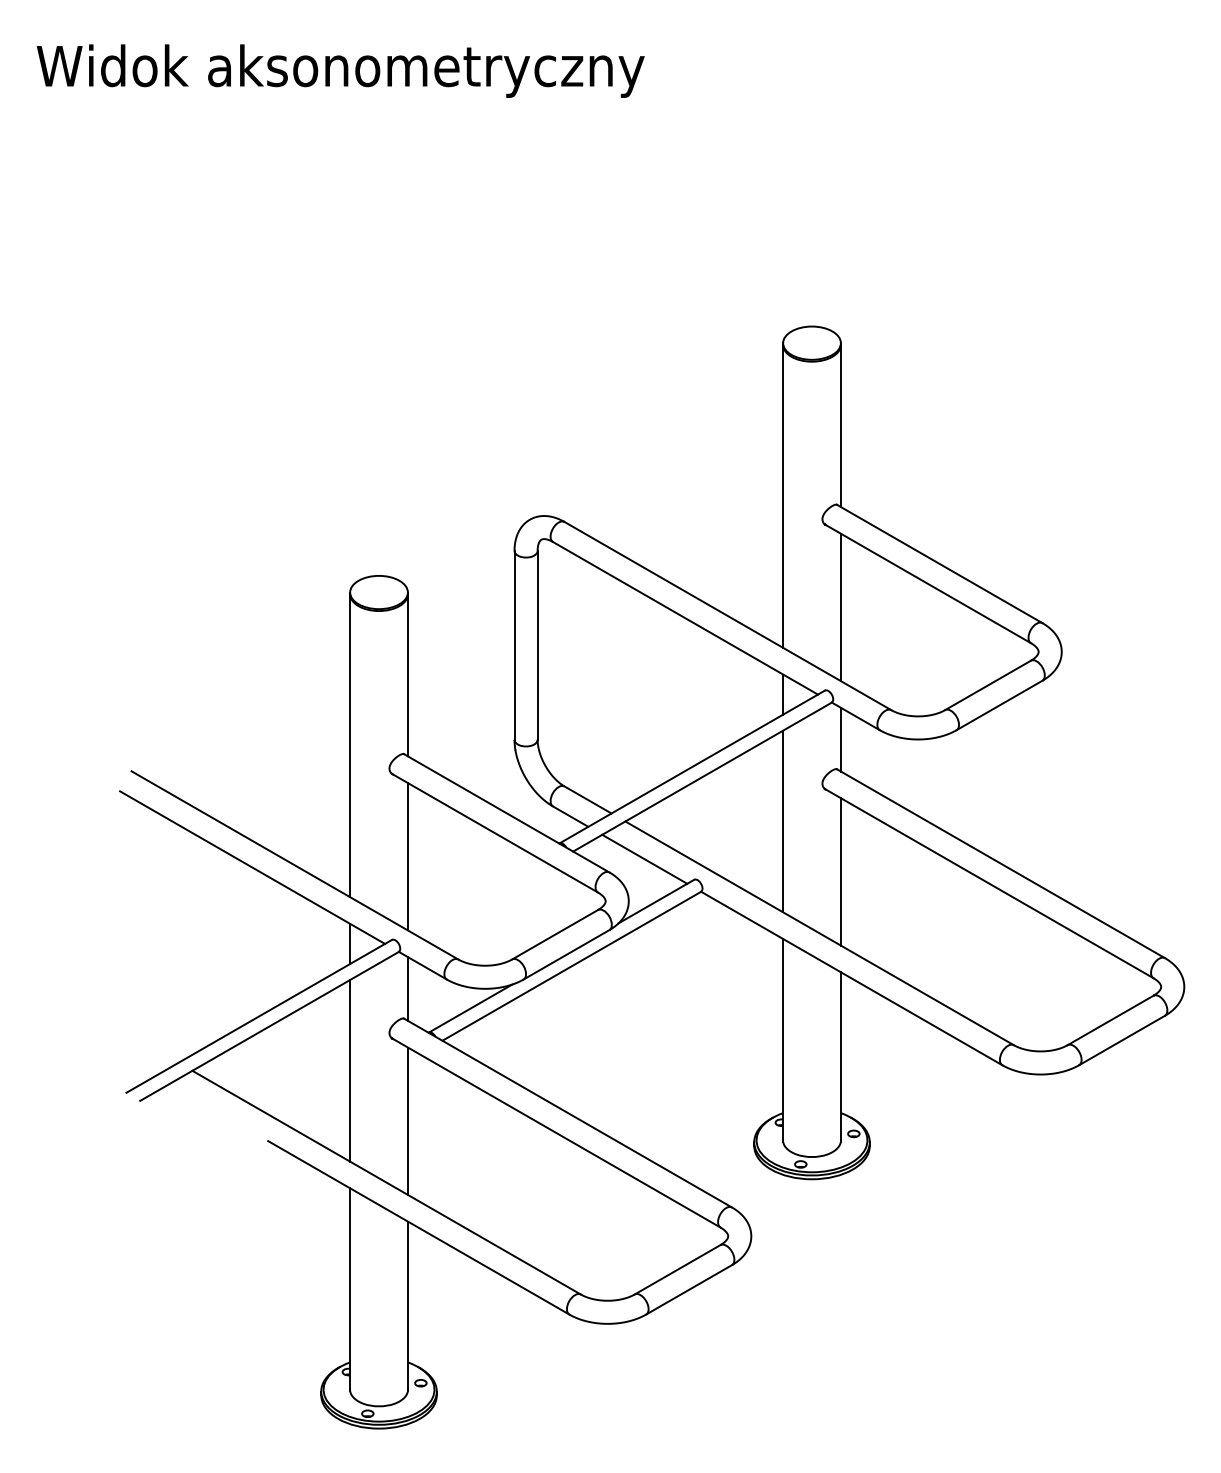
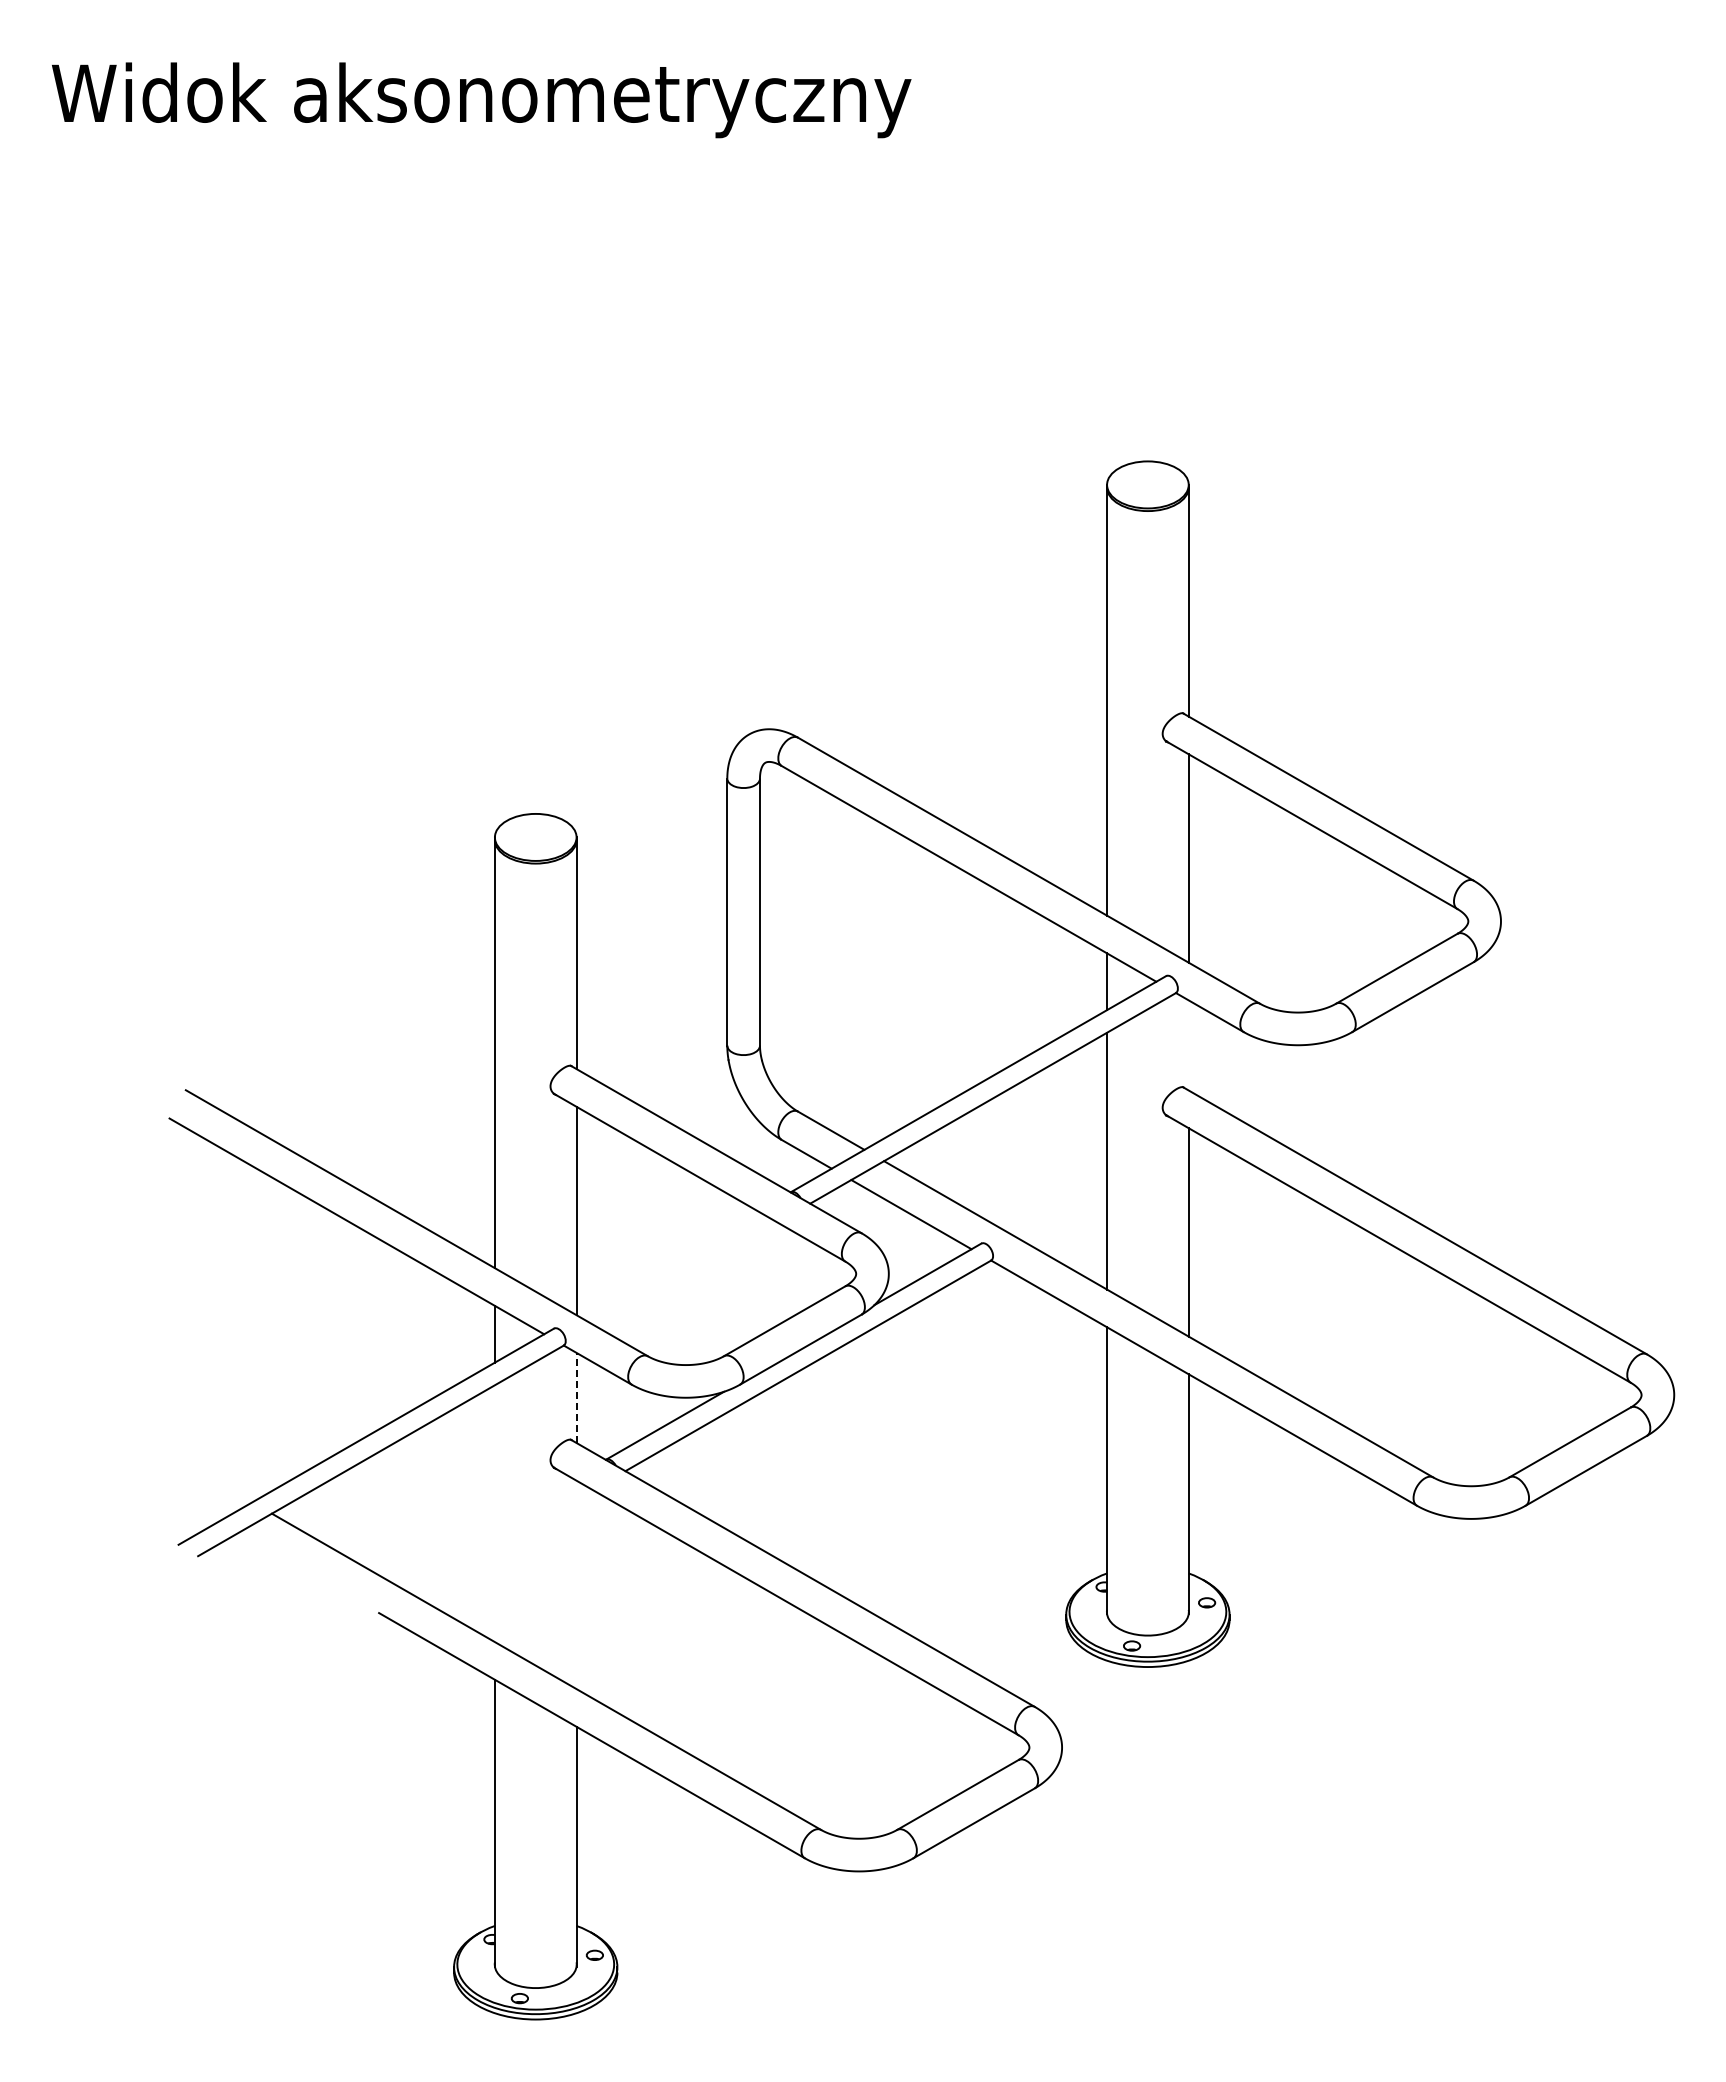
line: (840, 739) -> (1188, 1045), removed
line: (407, 988) -> (576, 1397), solid -> dashed
line: (349, 1070) -> (494, 1513), removed
line: (407, 1120) -> (576, 1584), removed

